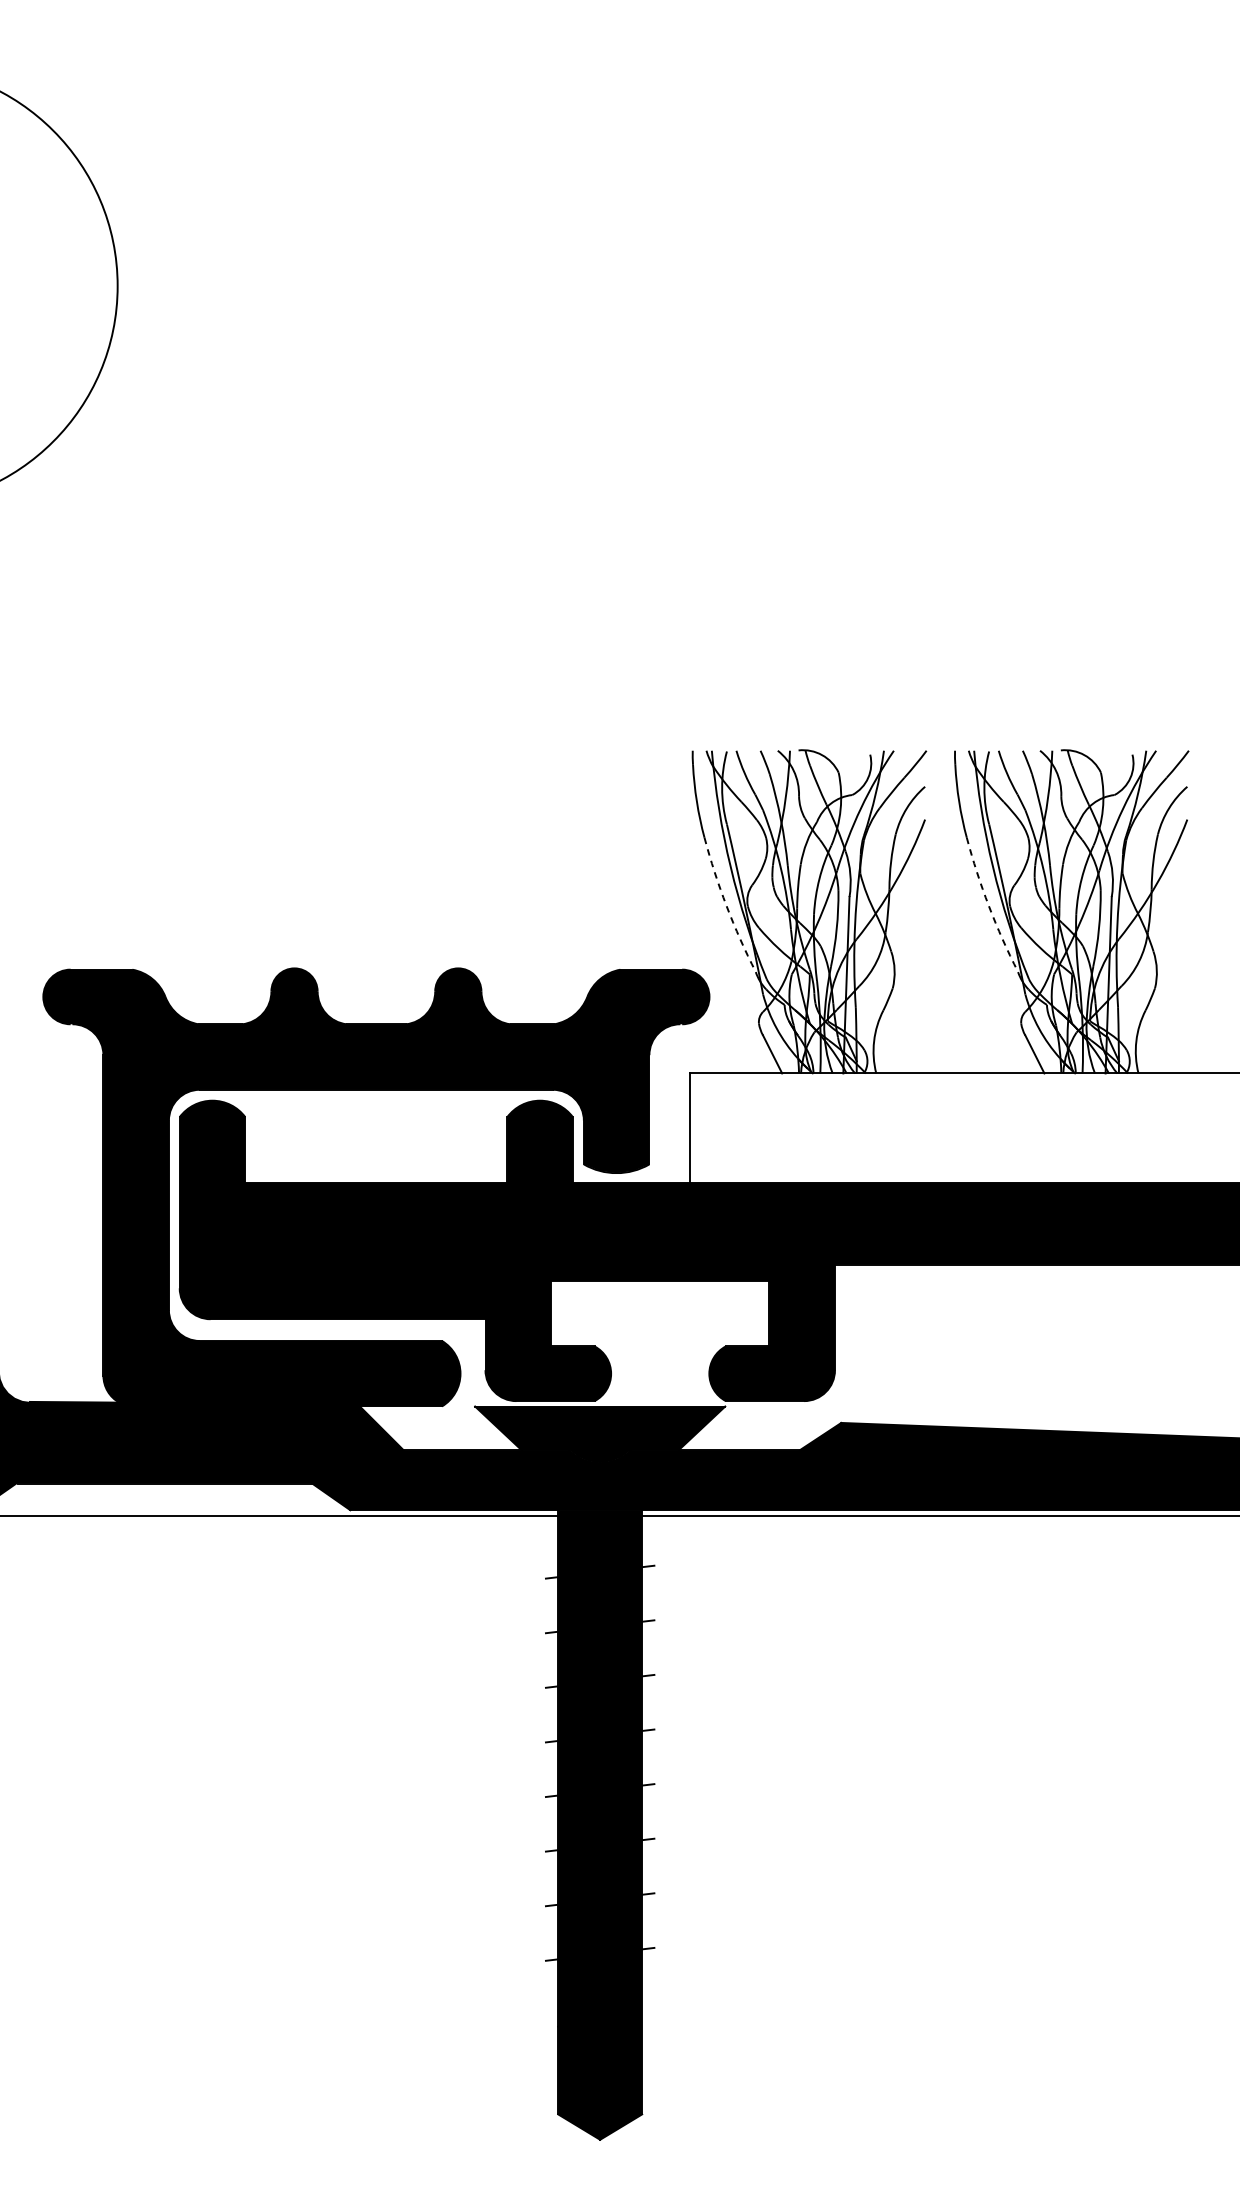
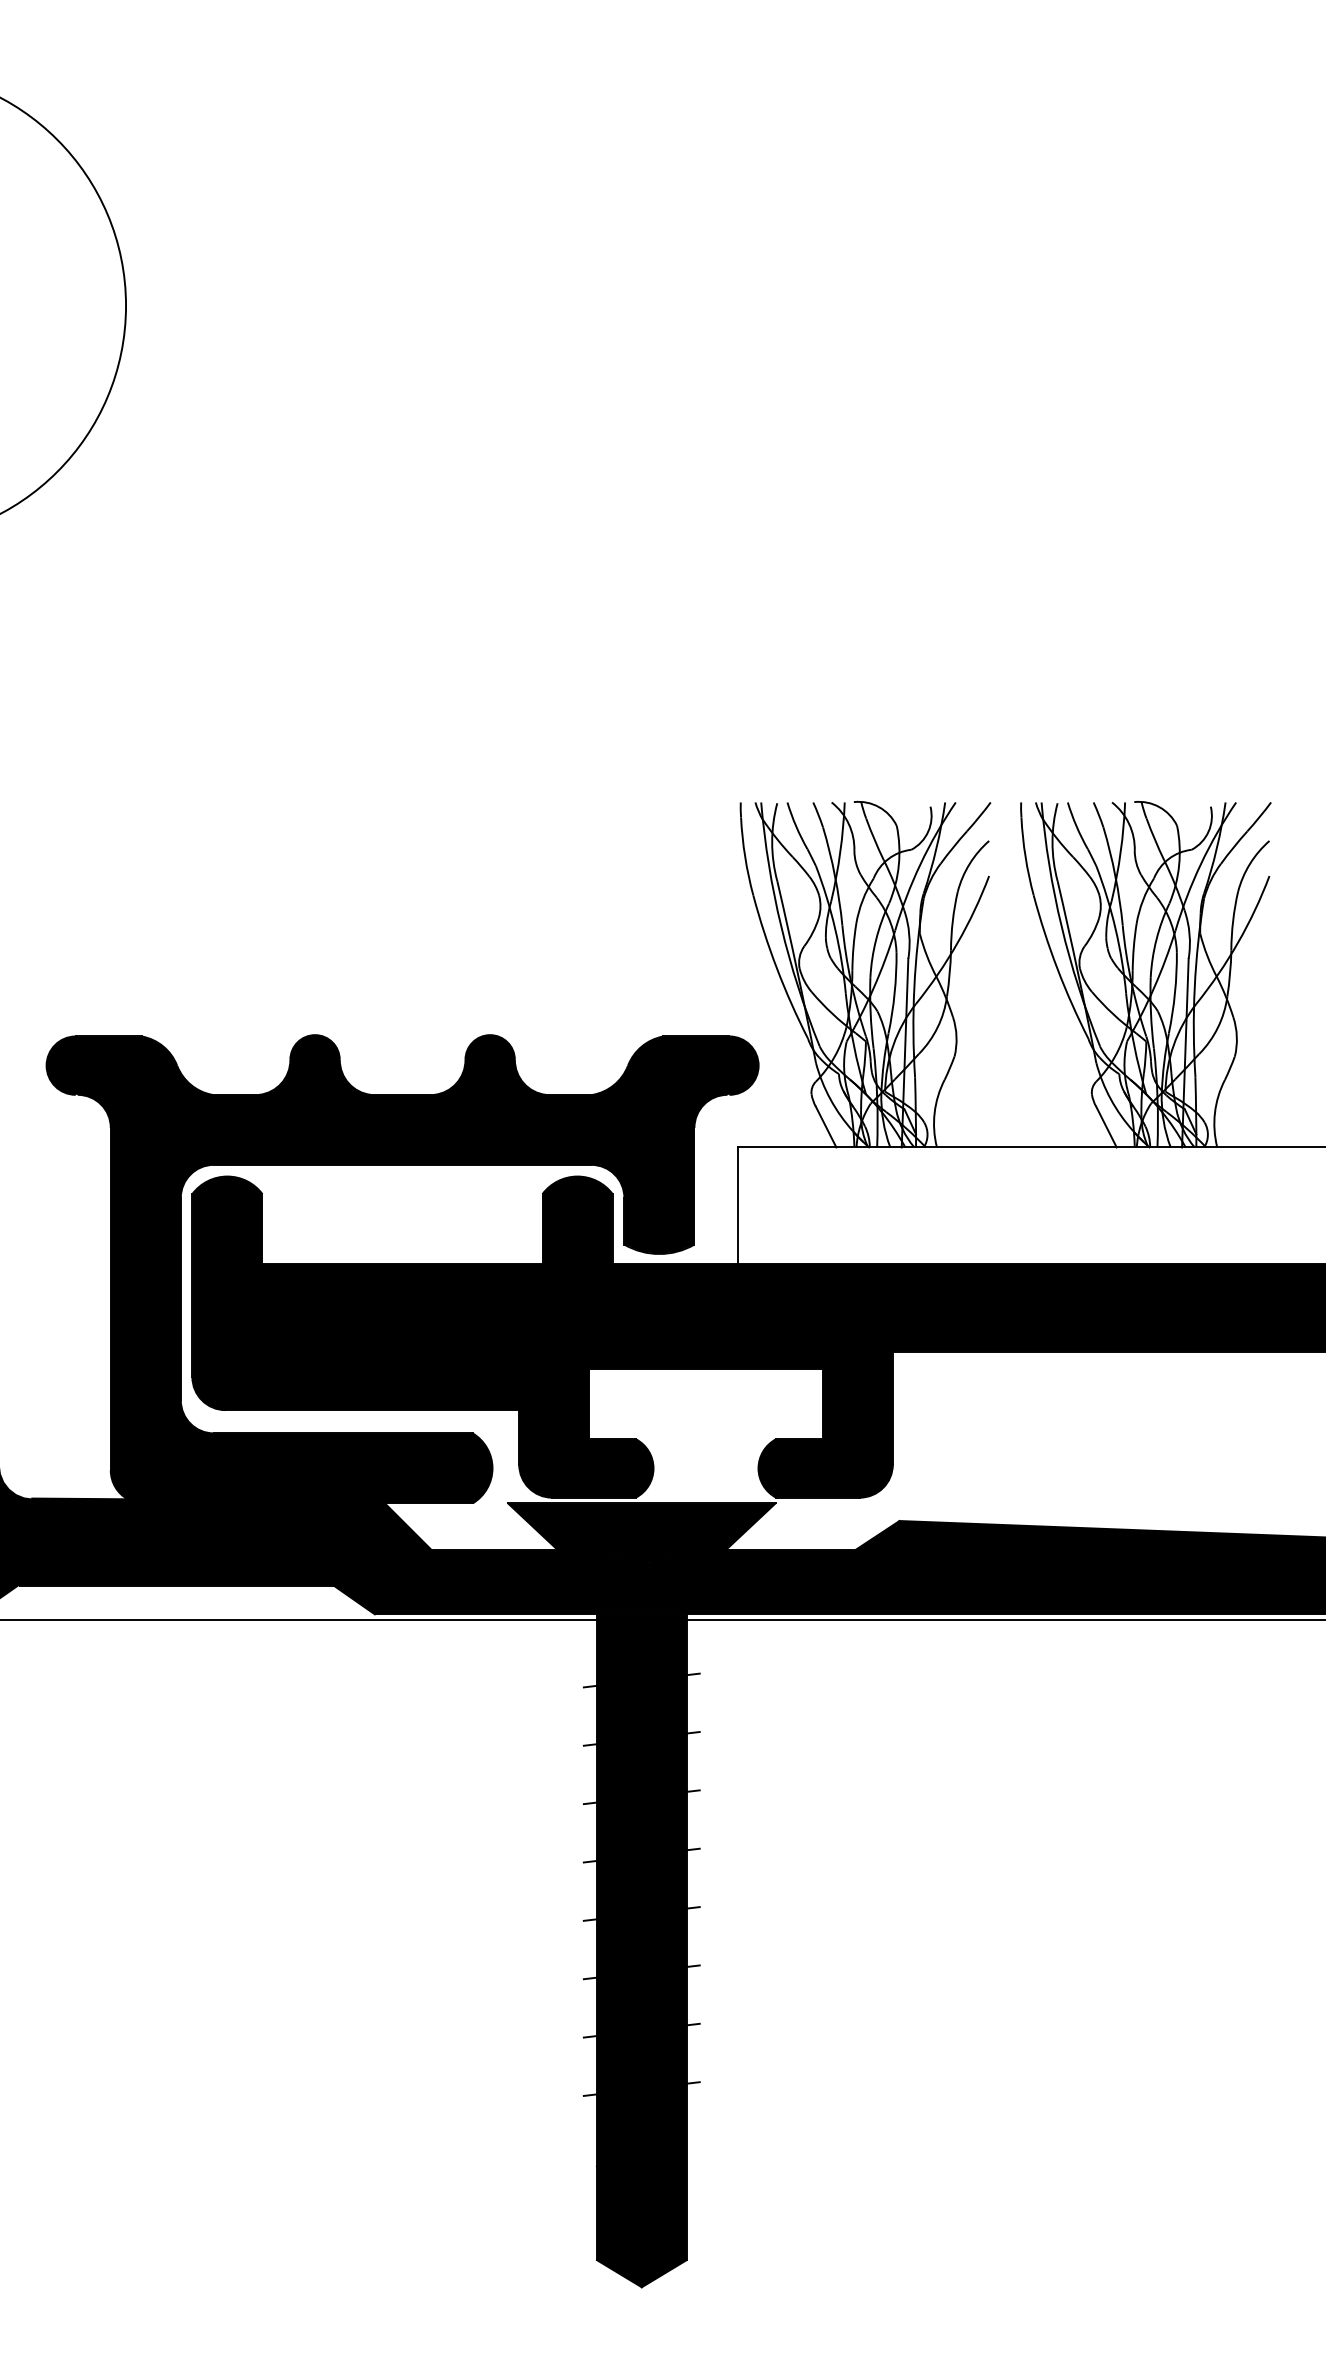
arc: (727, 906) -> (777, 968), dashed -> solid
arc: (989, 906) -> (1057, 968), dashed -> solid

